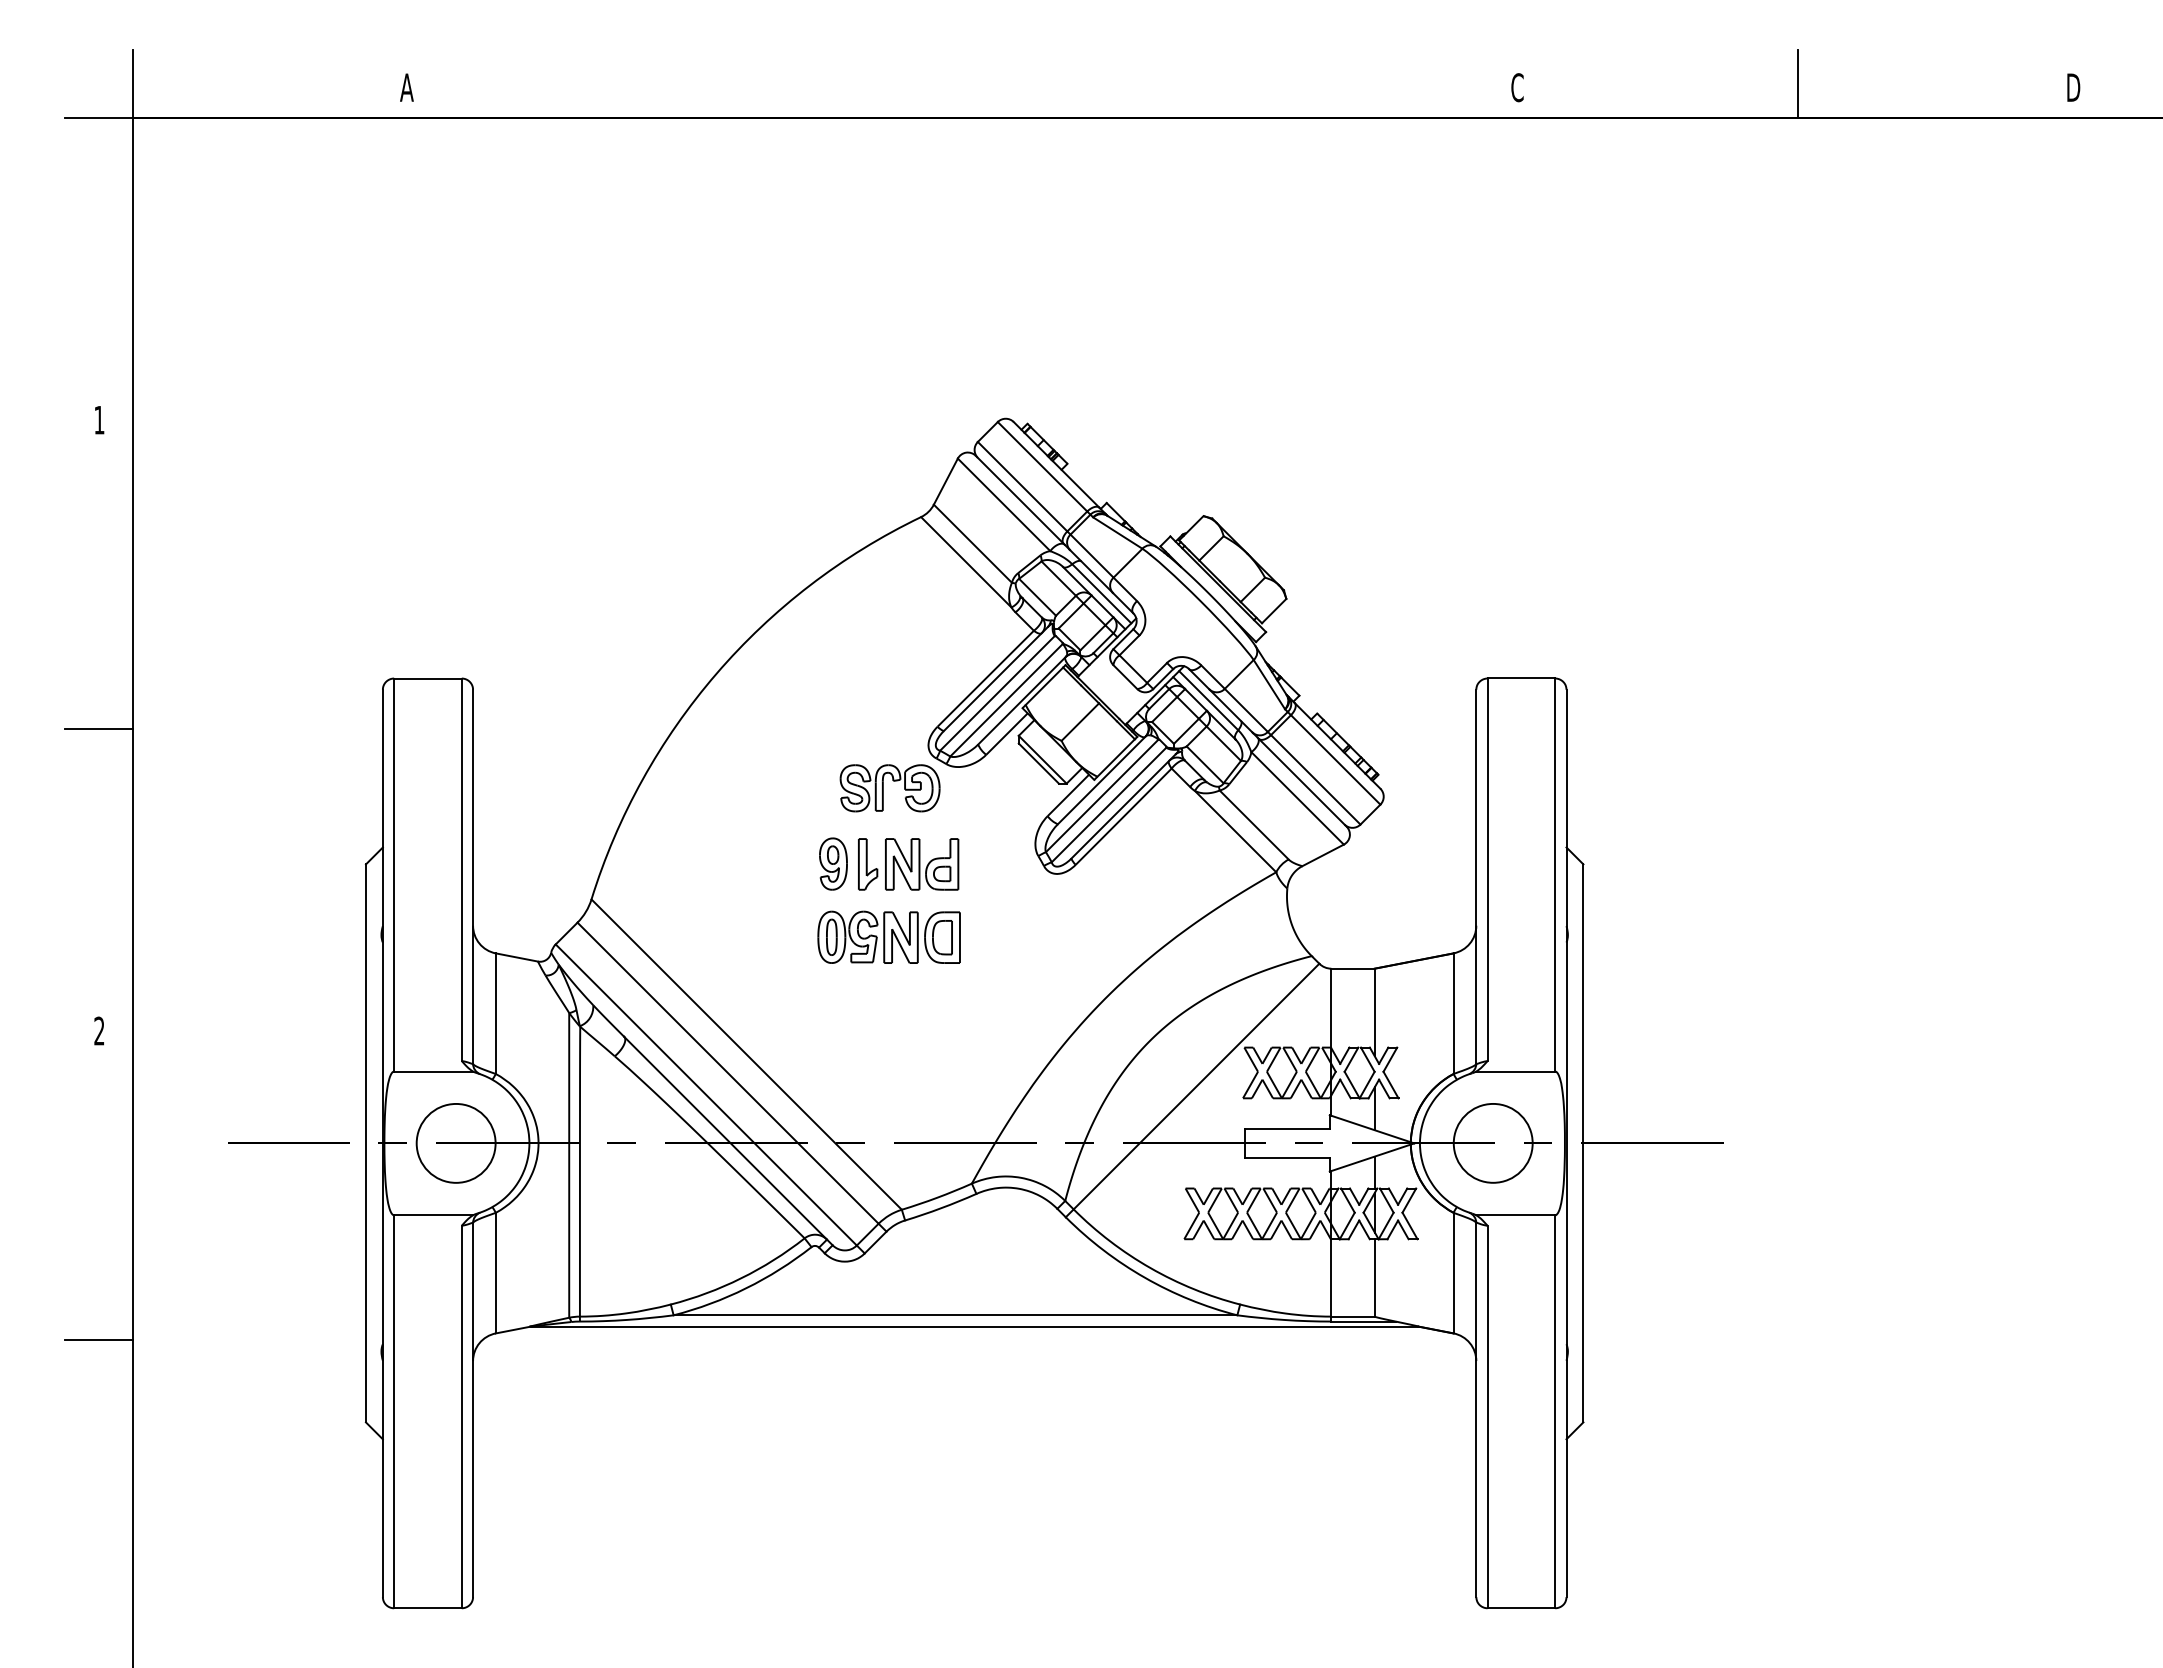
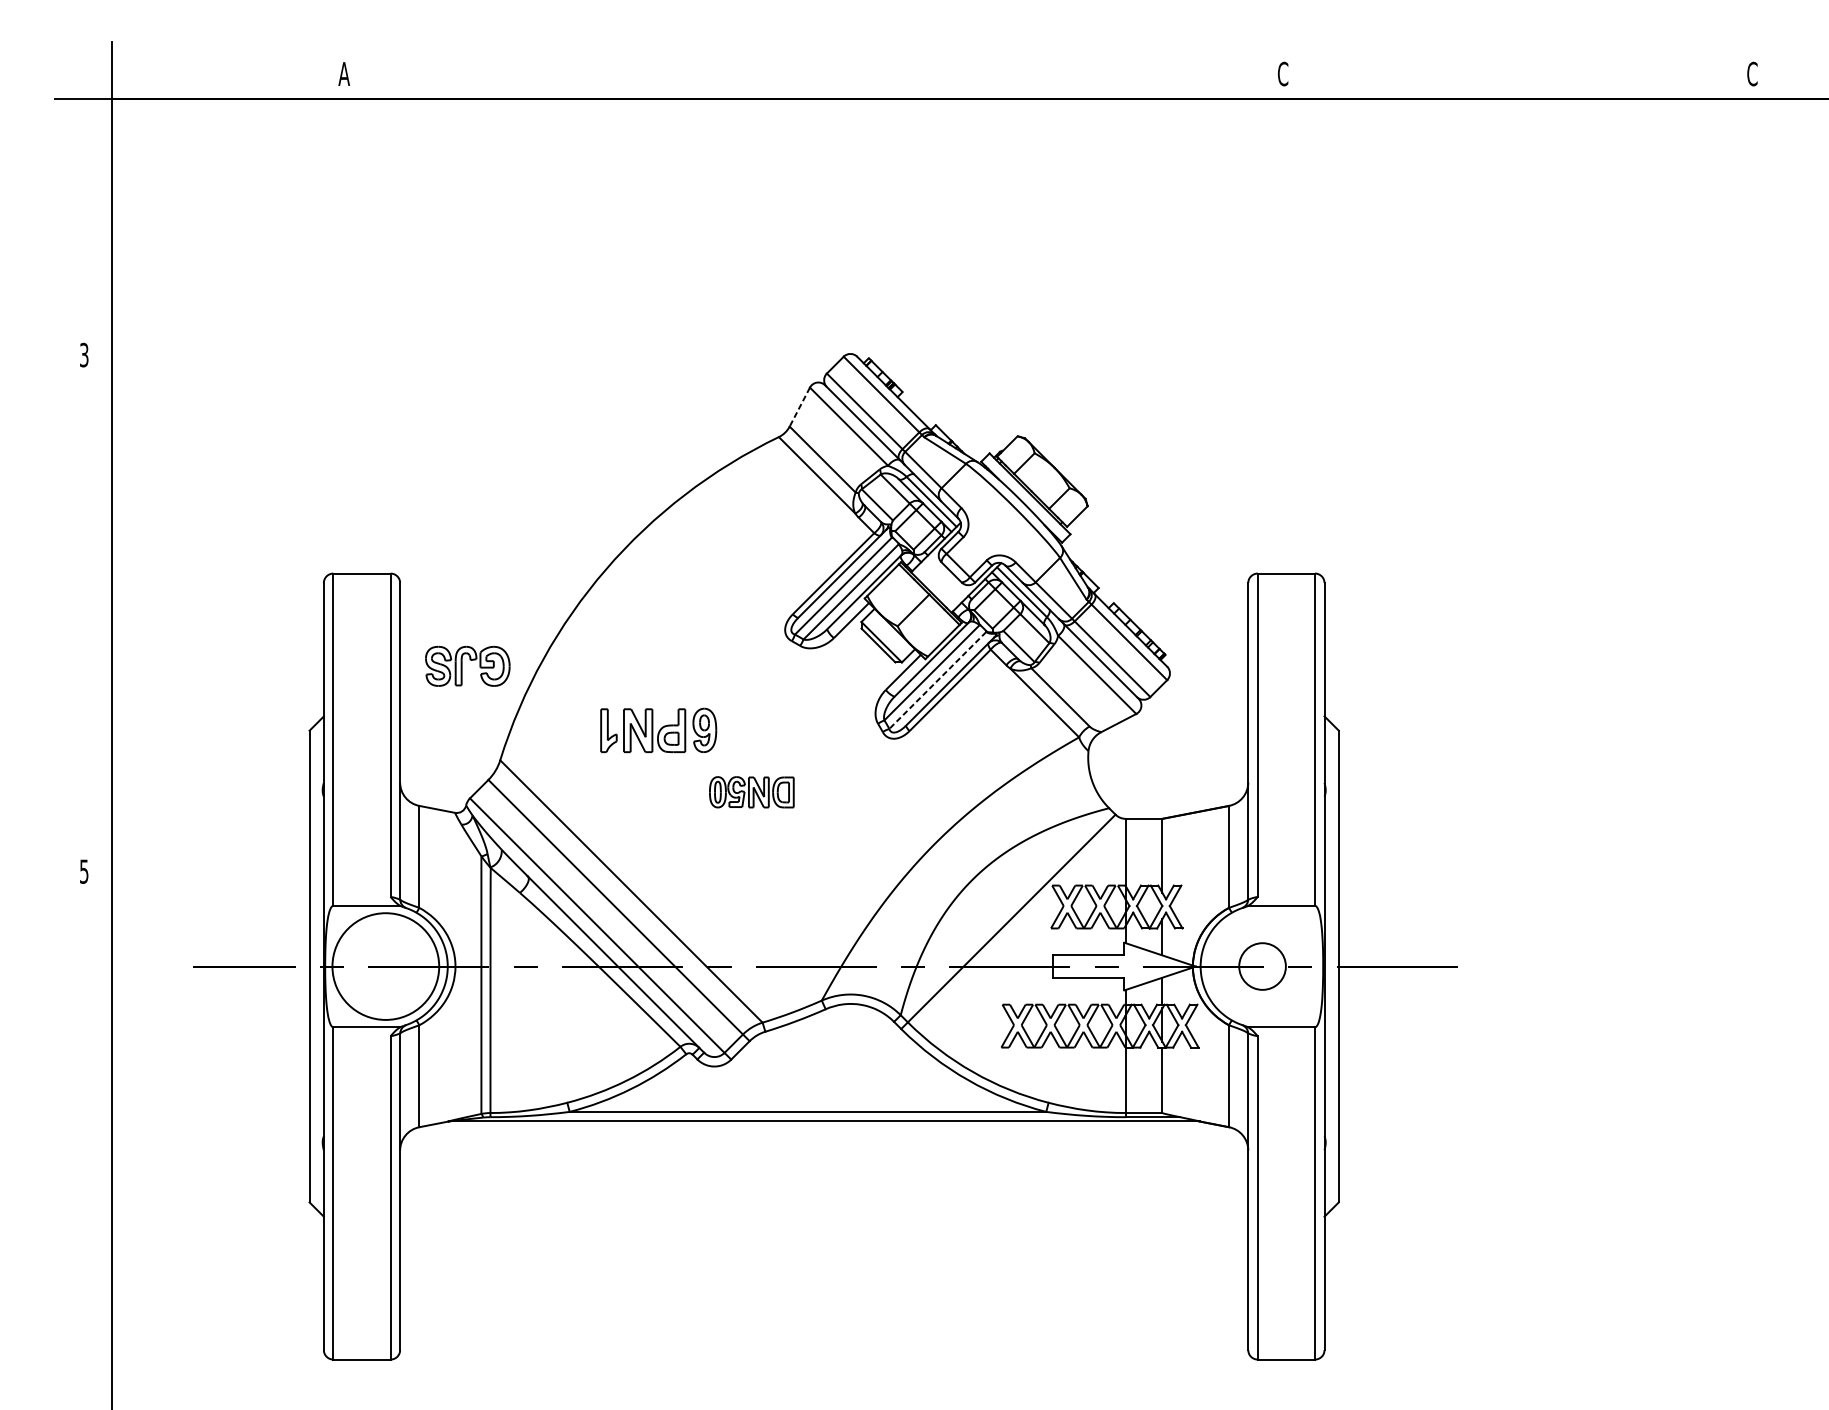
line: (1798, 83) -> (1520, 70), removed
text: (2073, 87) -> (1753, 73), D -> C
text: (99, 419) -> (84, 354), 1 -> 3
line: (945, 481) -> (799, 406), solid -> dashed
line: (98, 728) -> (83, 615), removed
part: (889, 788) -> (467, 666), moved
line: (1108, 805) -> (937, 680), solid -> dashed
part: (908, 864) -> (643, 730), moved
part: (888, 936) -> (751, 791), size x0.7
text: (99, 1030) -> (84, 871), 2 -> 5
circle: (455, 1142) -> (385, 965), size x1.6
circle: (1492, 1142) -> (1261, 965), size x0.7
line: (98, 1339) -> (83, 1132), removed

